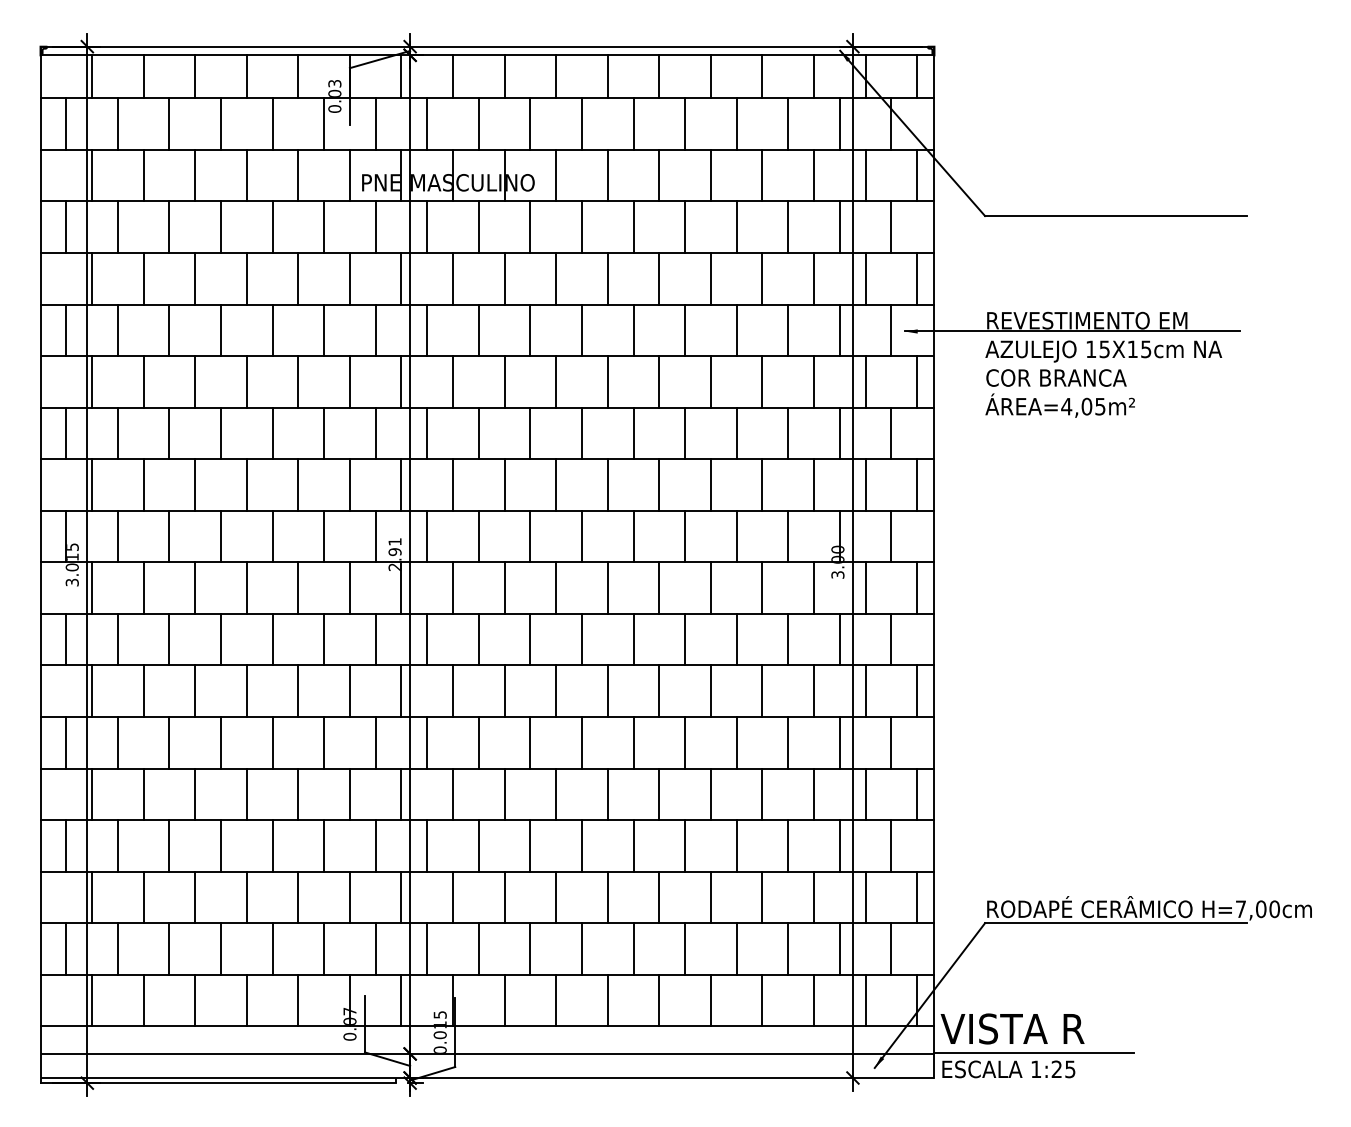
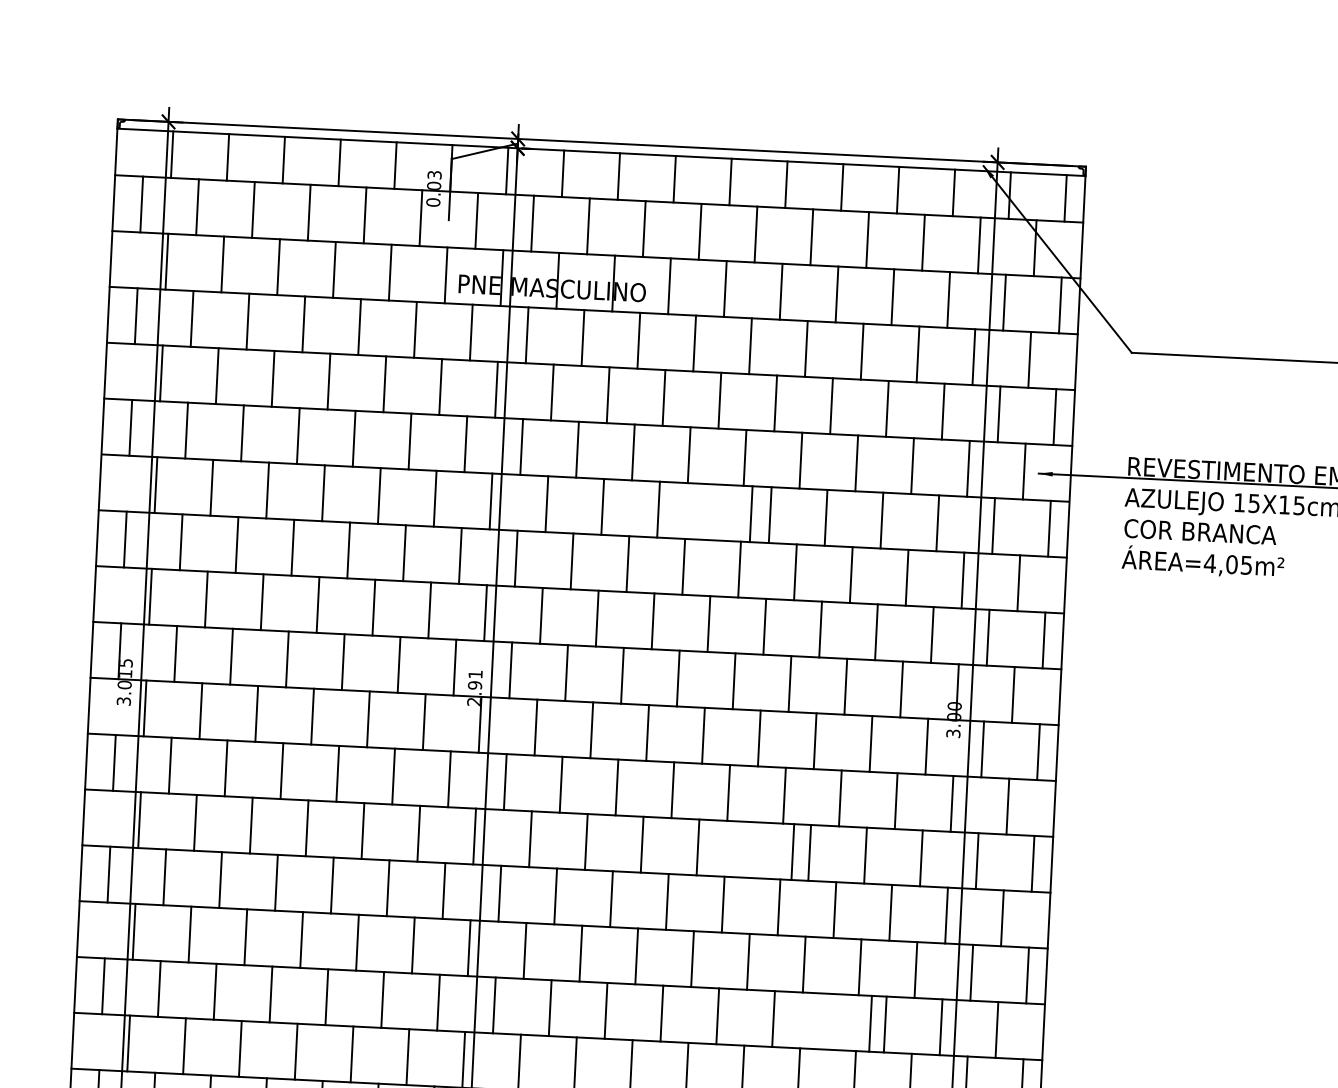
line: (607, 381) -> (750, 513), moved
line: (659, 691) -> (793, 852), moved
line: (736, 845) -> (870, 1023), moved

